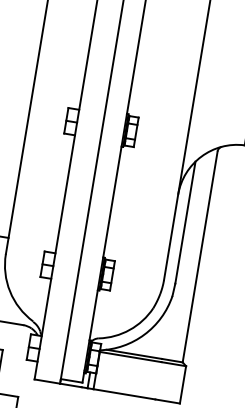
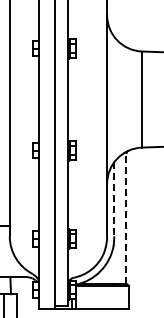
line: (185, 222) -> (114, 199), solid -> dashed
line: (200, 256) -> (126, 218), solid -> dashed

